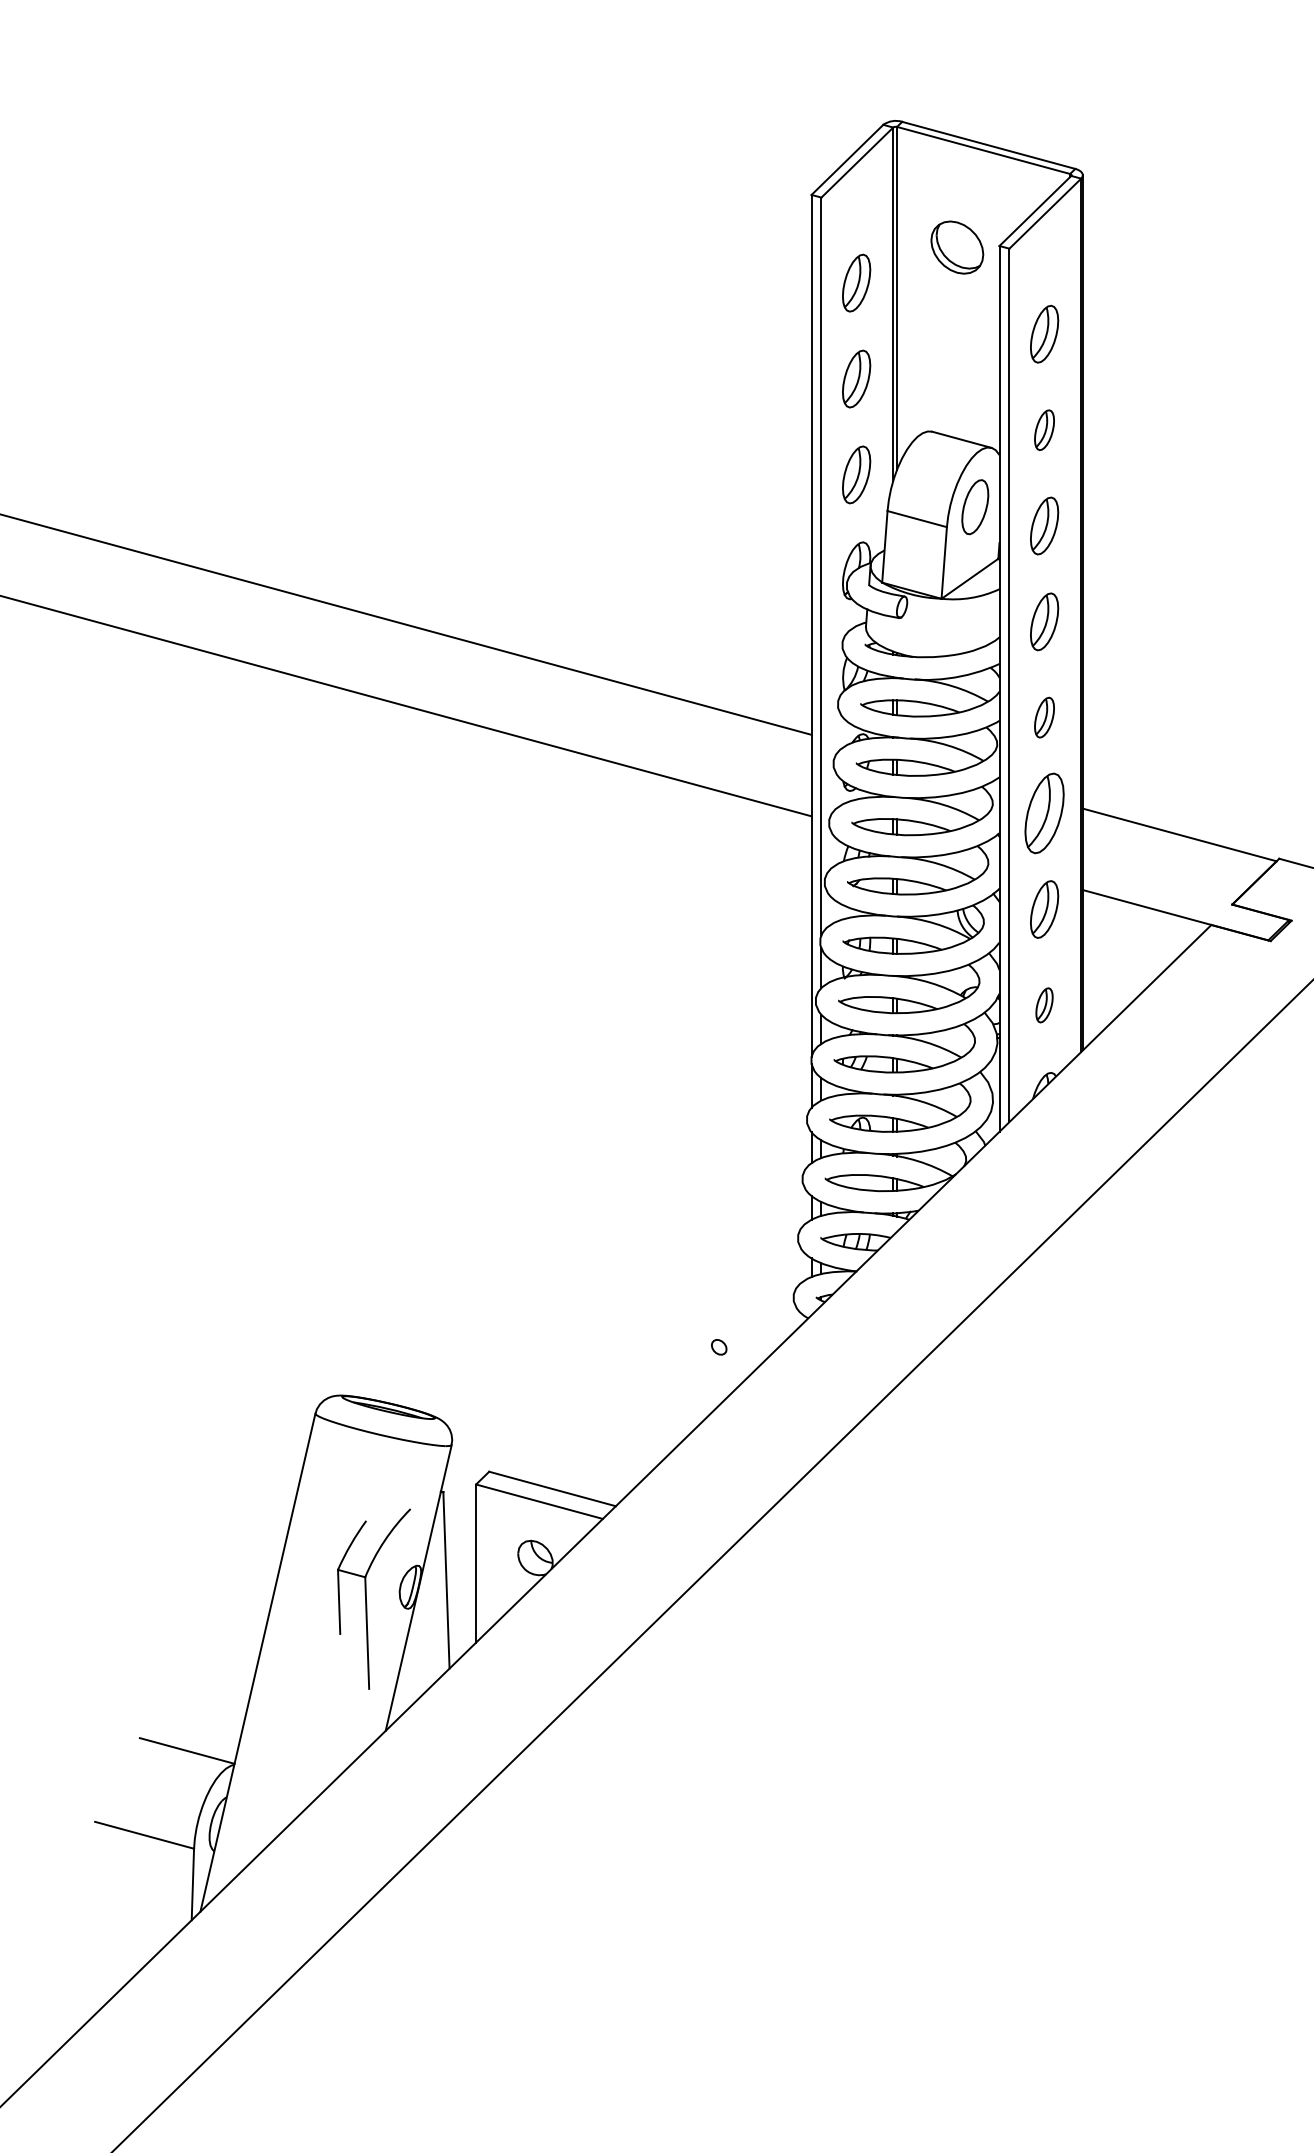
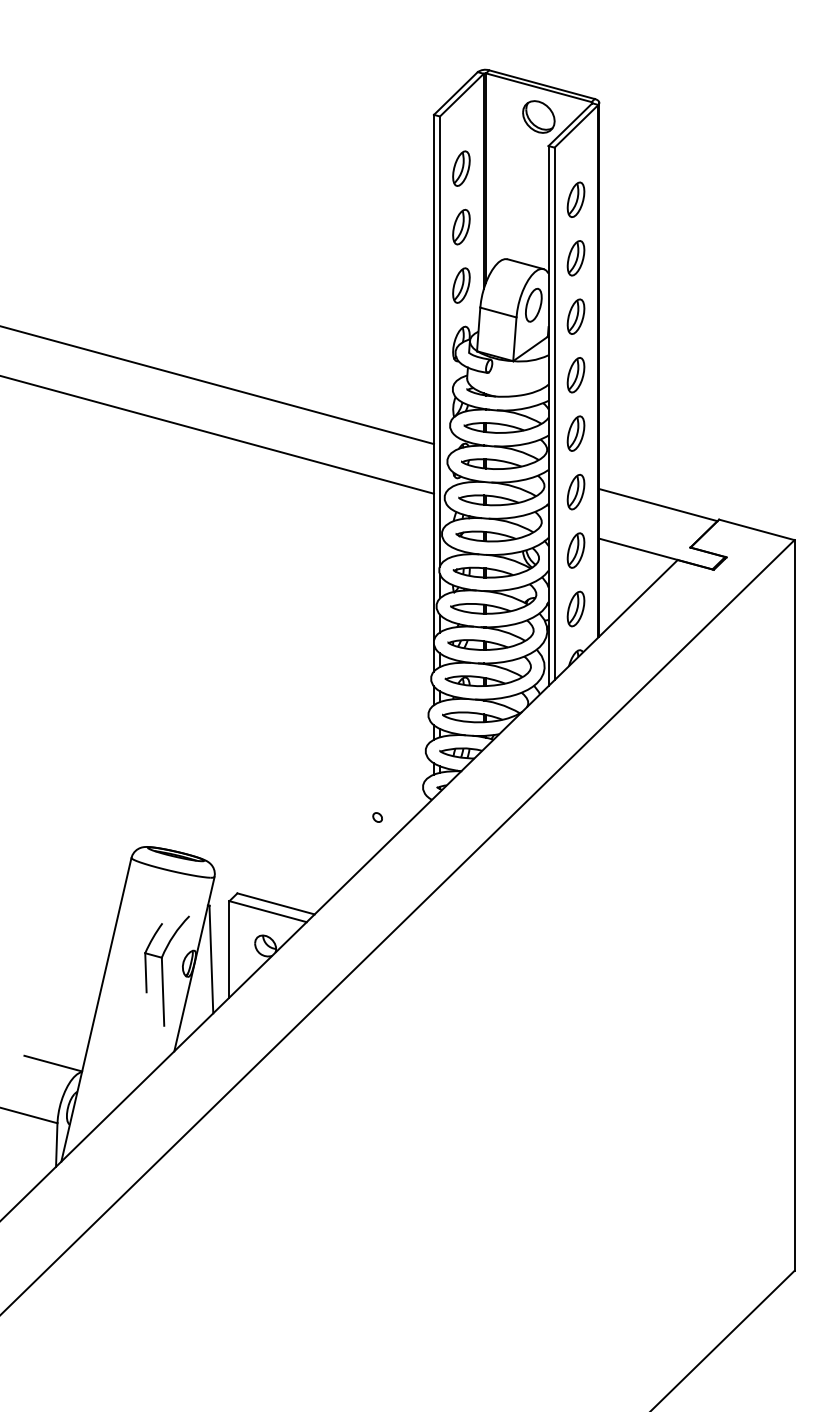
part: (956, 246) -> (538, 116), moved
part: (1043, 430) -> (575, 258), size x1.43
part: (1043, 717) -> (575, 433), size x1.43
part: (1043, 814) -> (575, 492), size x0.71
part: (1043, 1004) -> (575, 608), size x1.67

